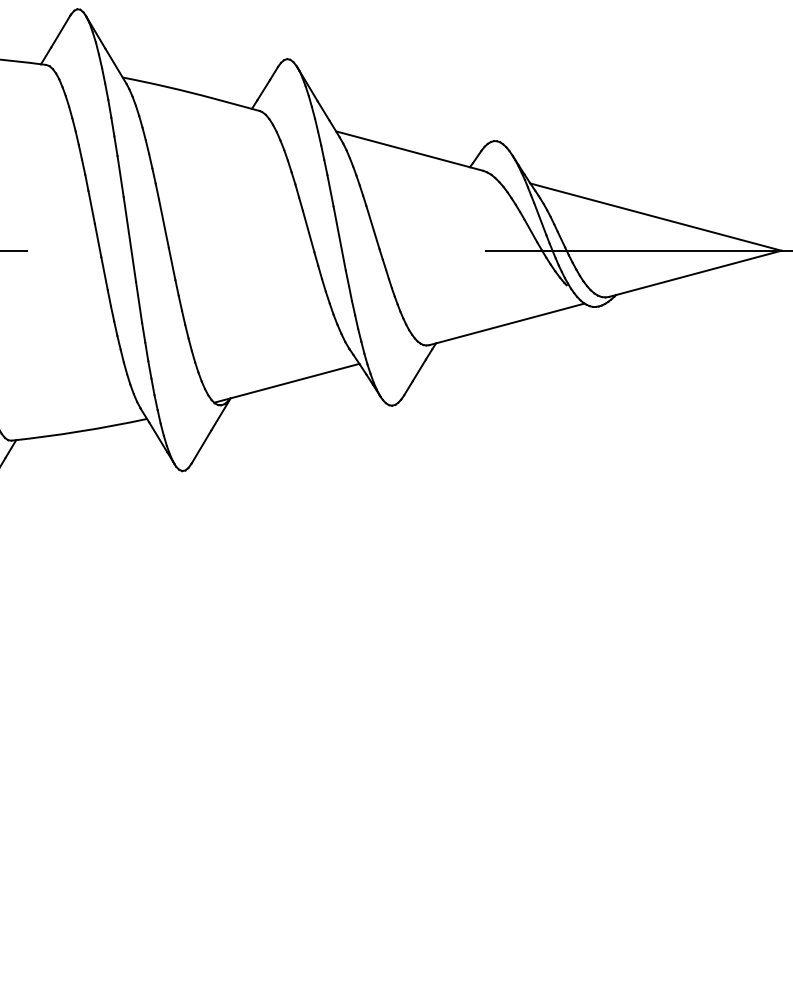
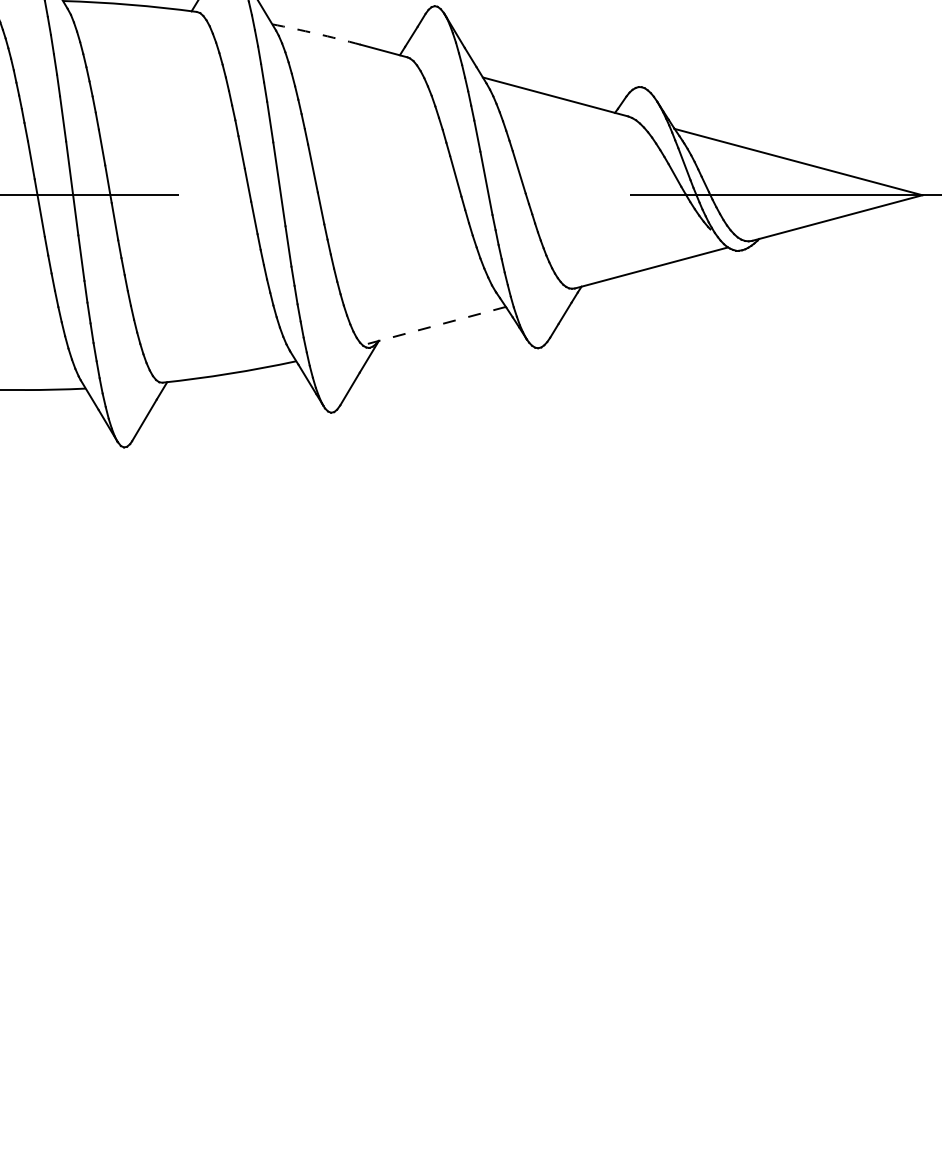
arc: (167, 86) -> (316, 33), solid -> dashed
line: (286, 383) -> (433, 326), solid -> dashed

